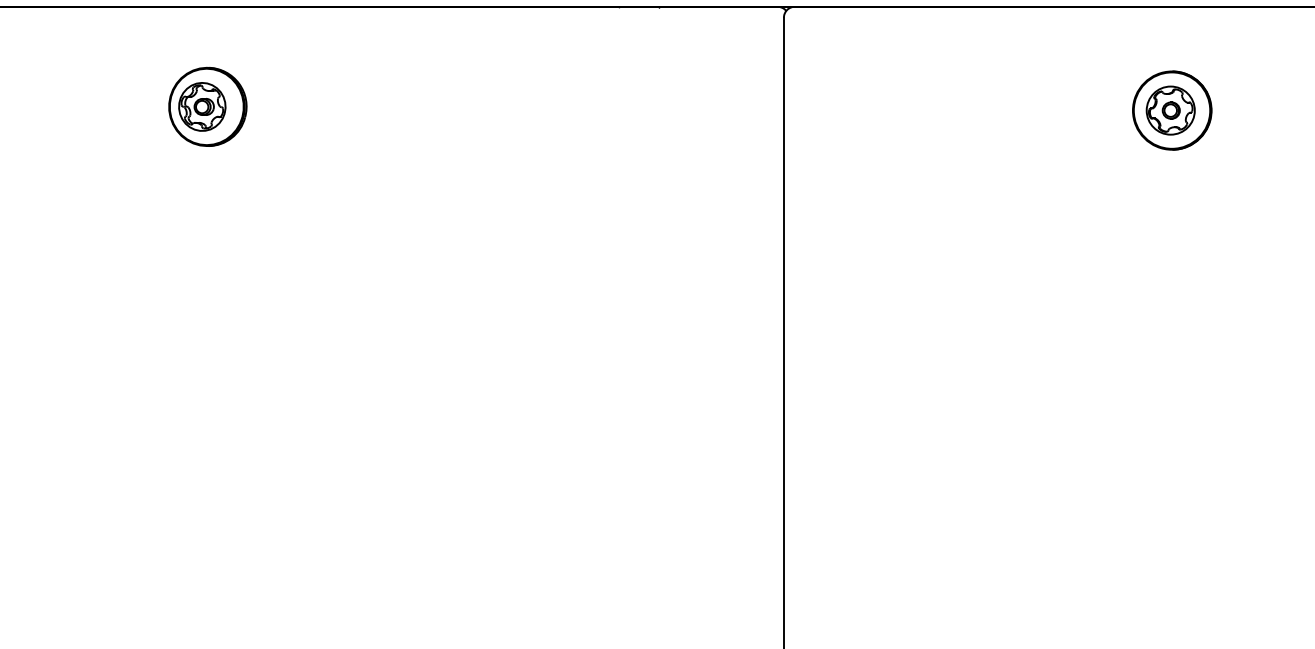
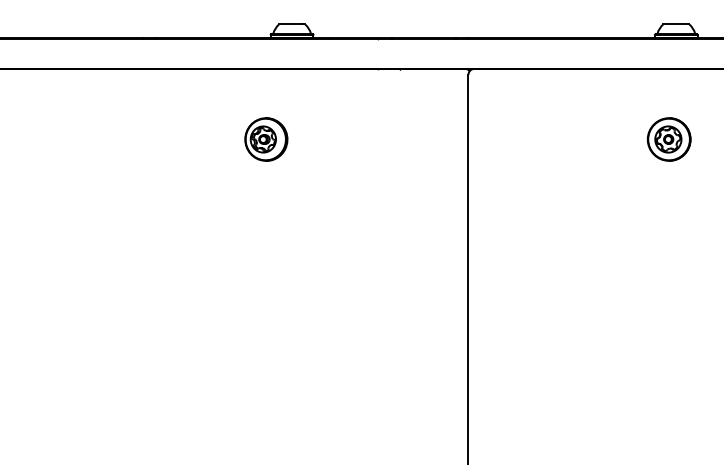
part: (208, 106) -> (266, 139), moved
part: (1170, 110) -> (668, 139), moved

